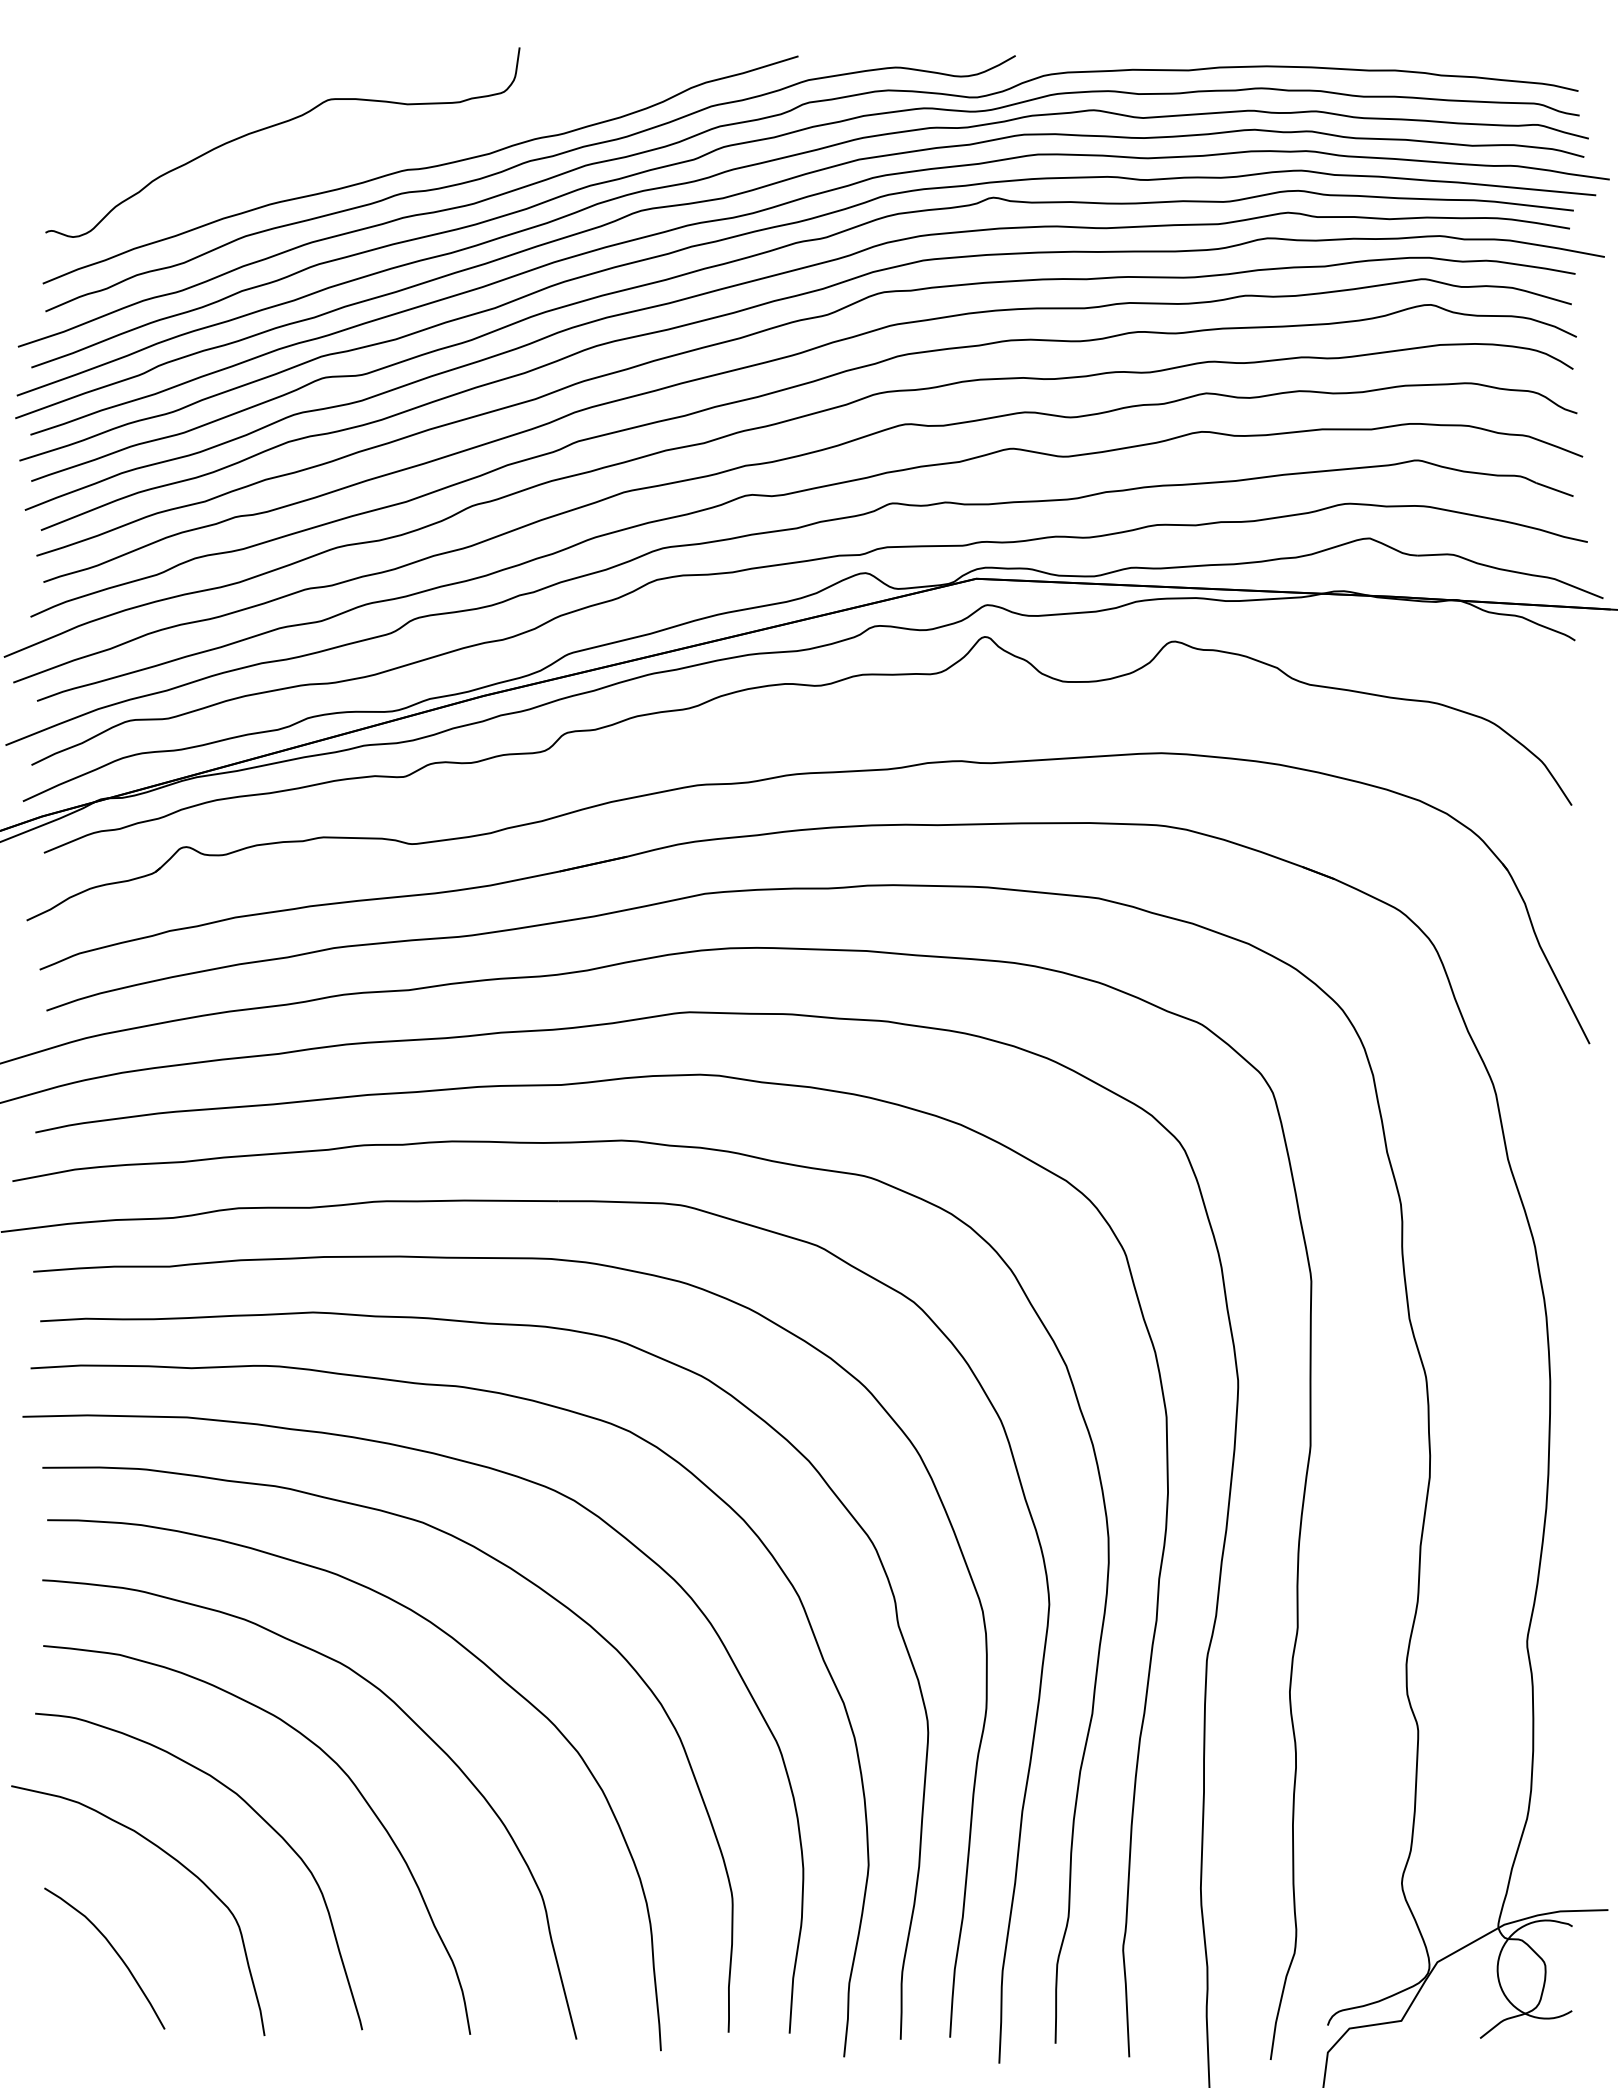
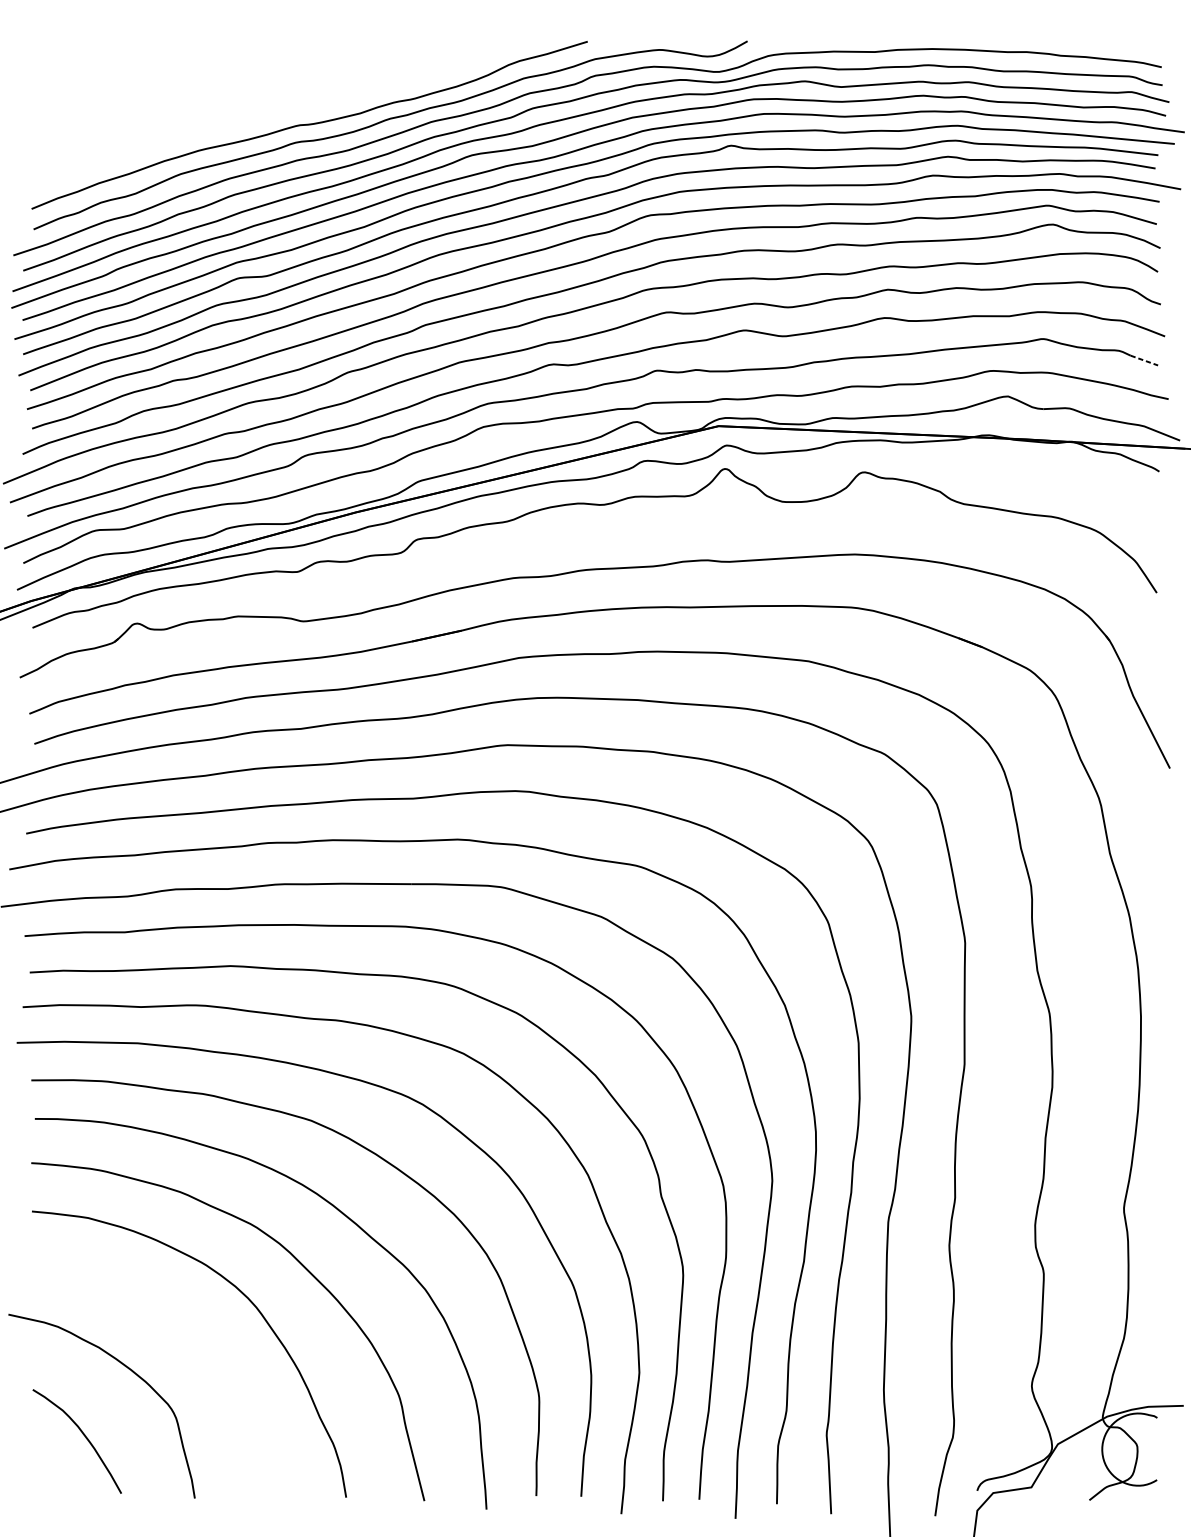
curve: (277, 125) -> (204, 92), removed
line: (1554, 489) -> (1144, 360), solid -> dashed
curve: (252, 1810) -> (185, 1332), removed

